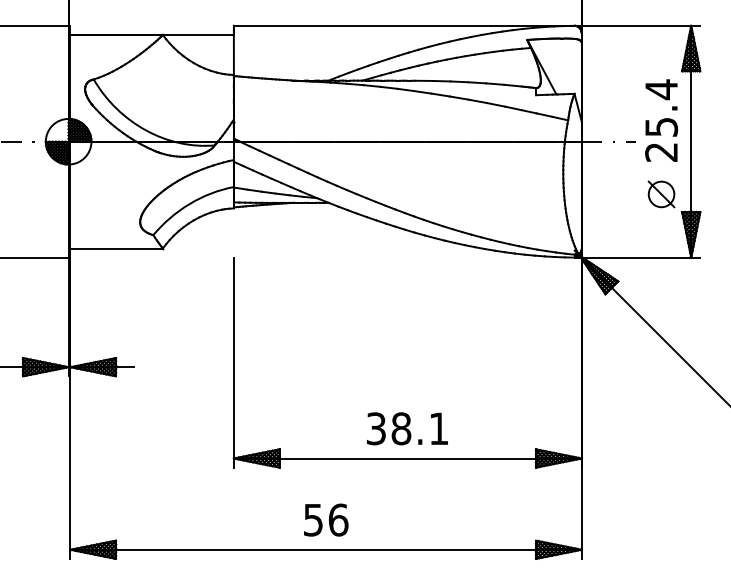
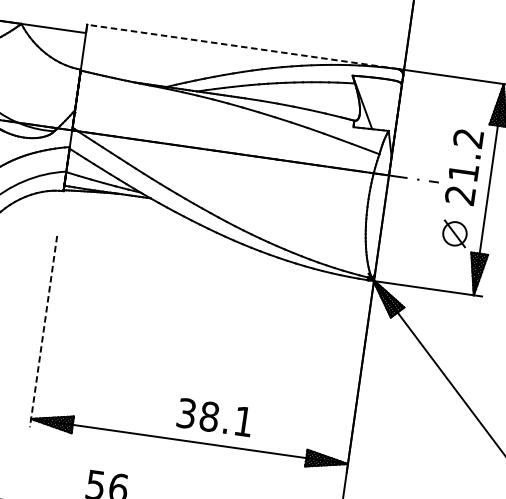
line: (403, 25) -> (241, 46), solid -> dashed
text: (661, 107) -> (466, 154), 25.4 -> 21.2
line: (233, 362) -> (43, 331), solid -> dashed
text: (407, 428) -> (215, 417), moved

